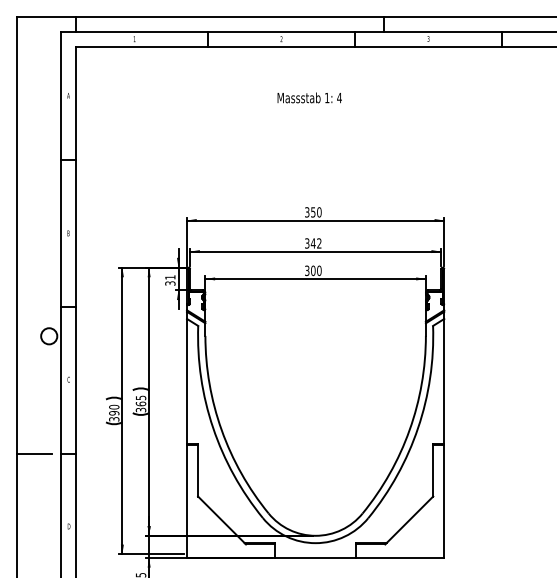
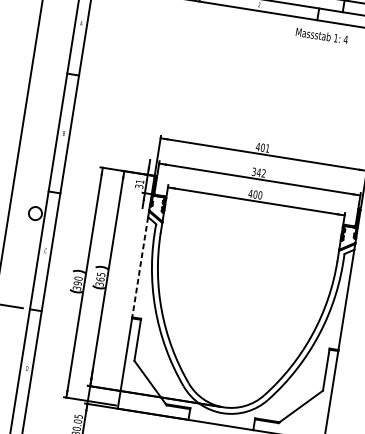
text: (309, 97) -> (321, 35), moved
text: (312, 212) -> (262, 147), 350 -> 401
text: (306, 270) -> (250, 193), 300 -> 400
line: (187, 381) -> (140, 267), solid -> dashed

